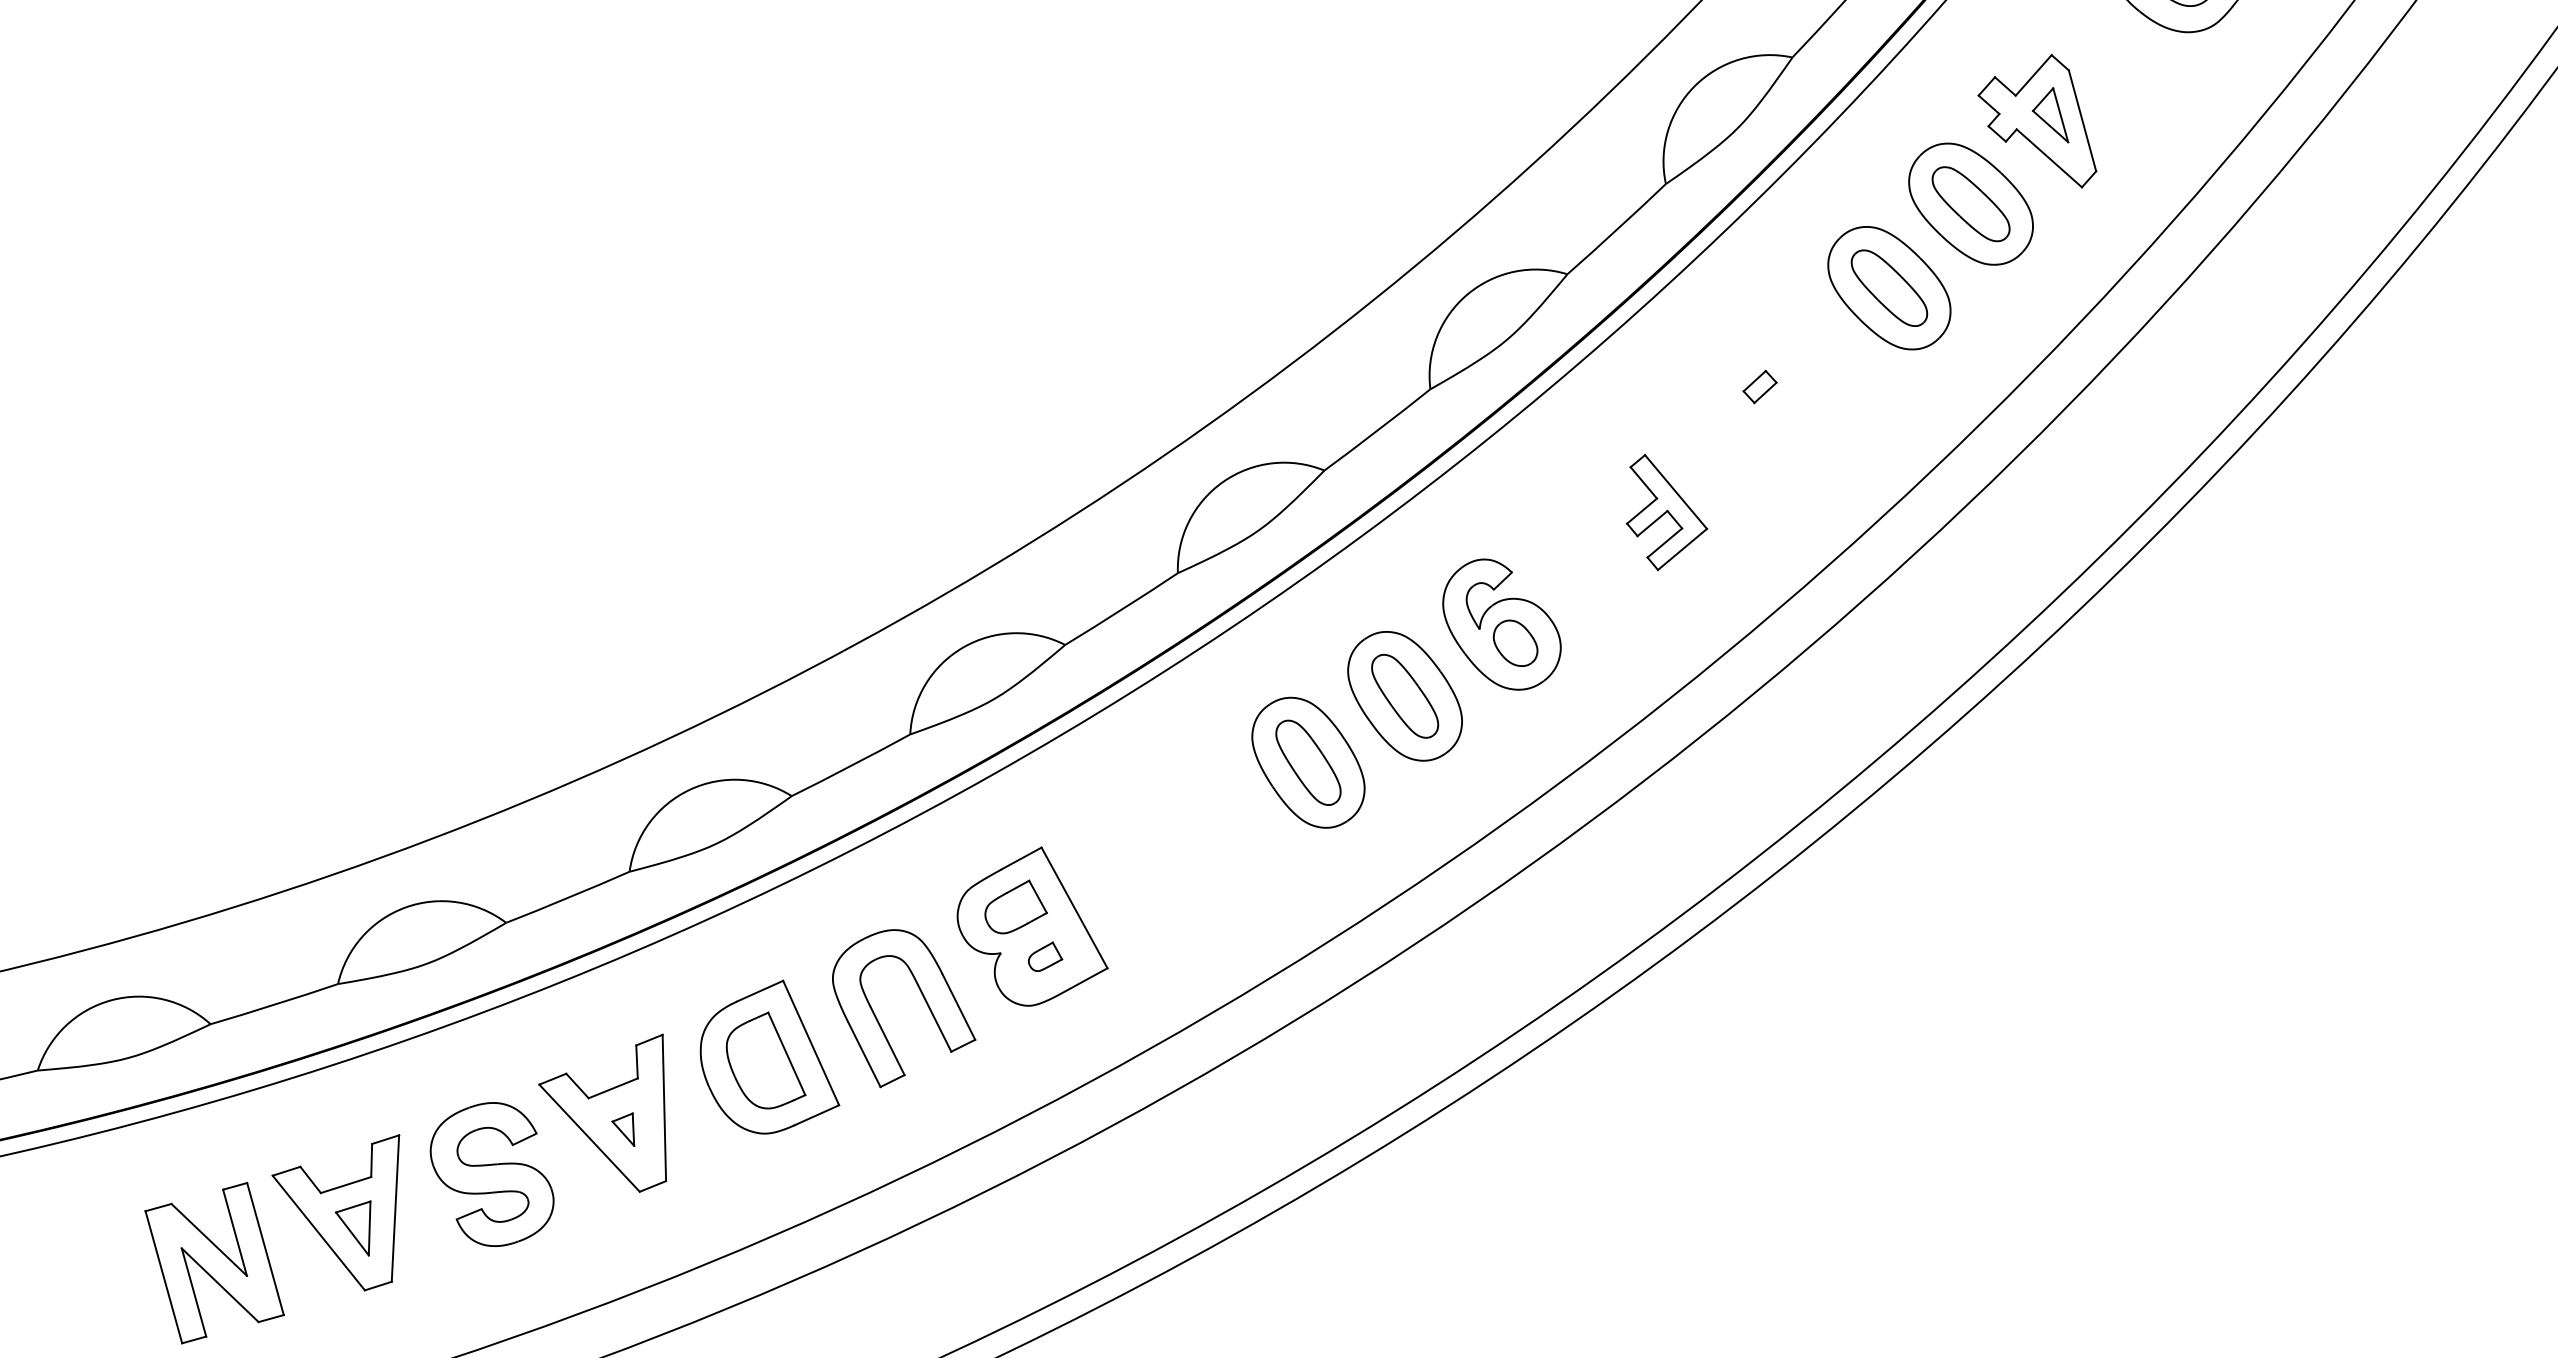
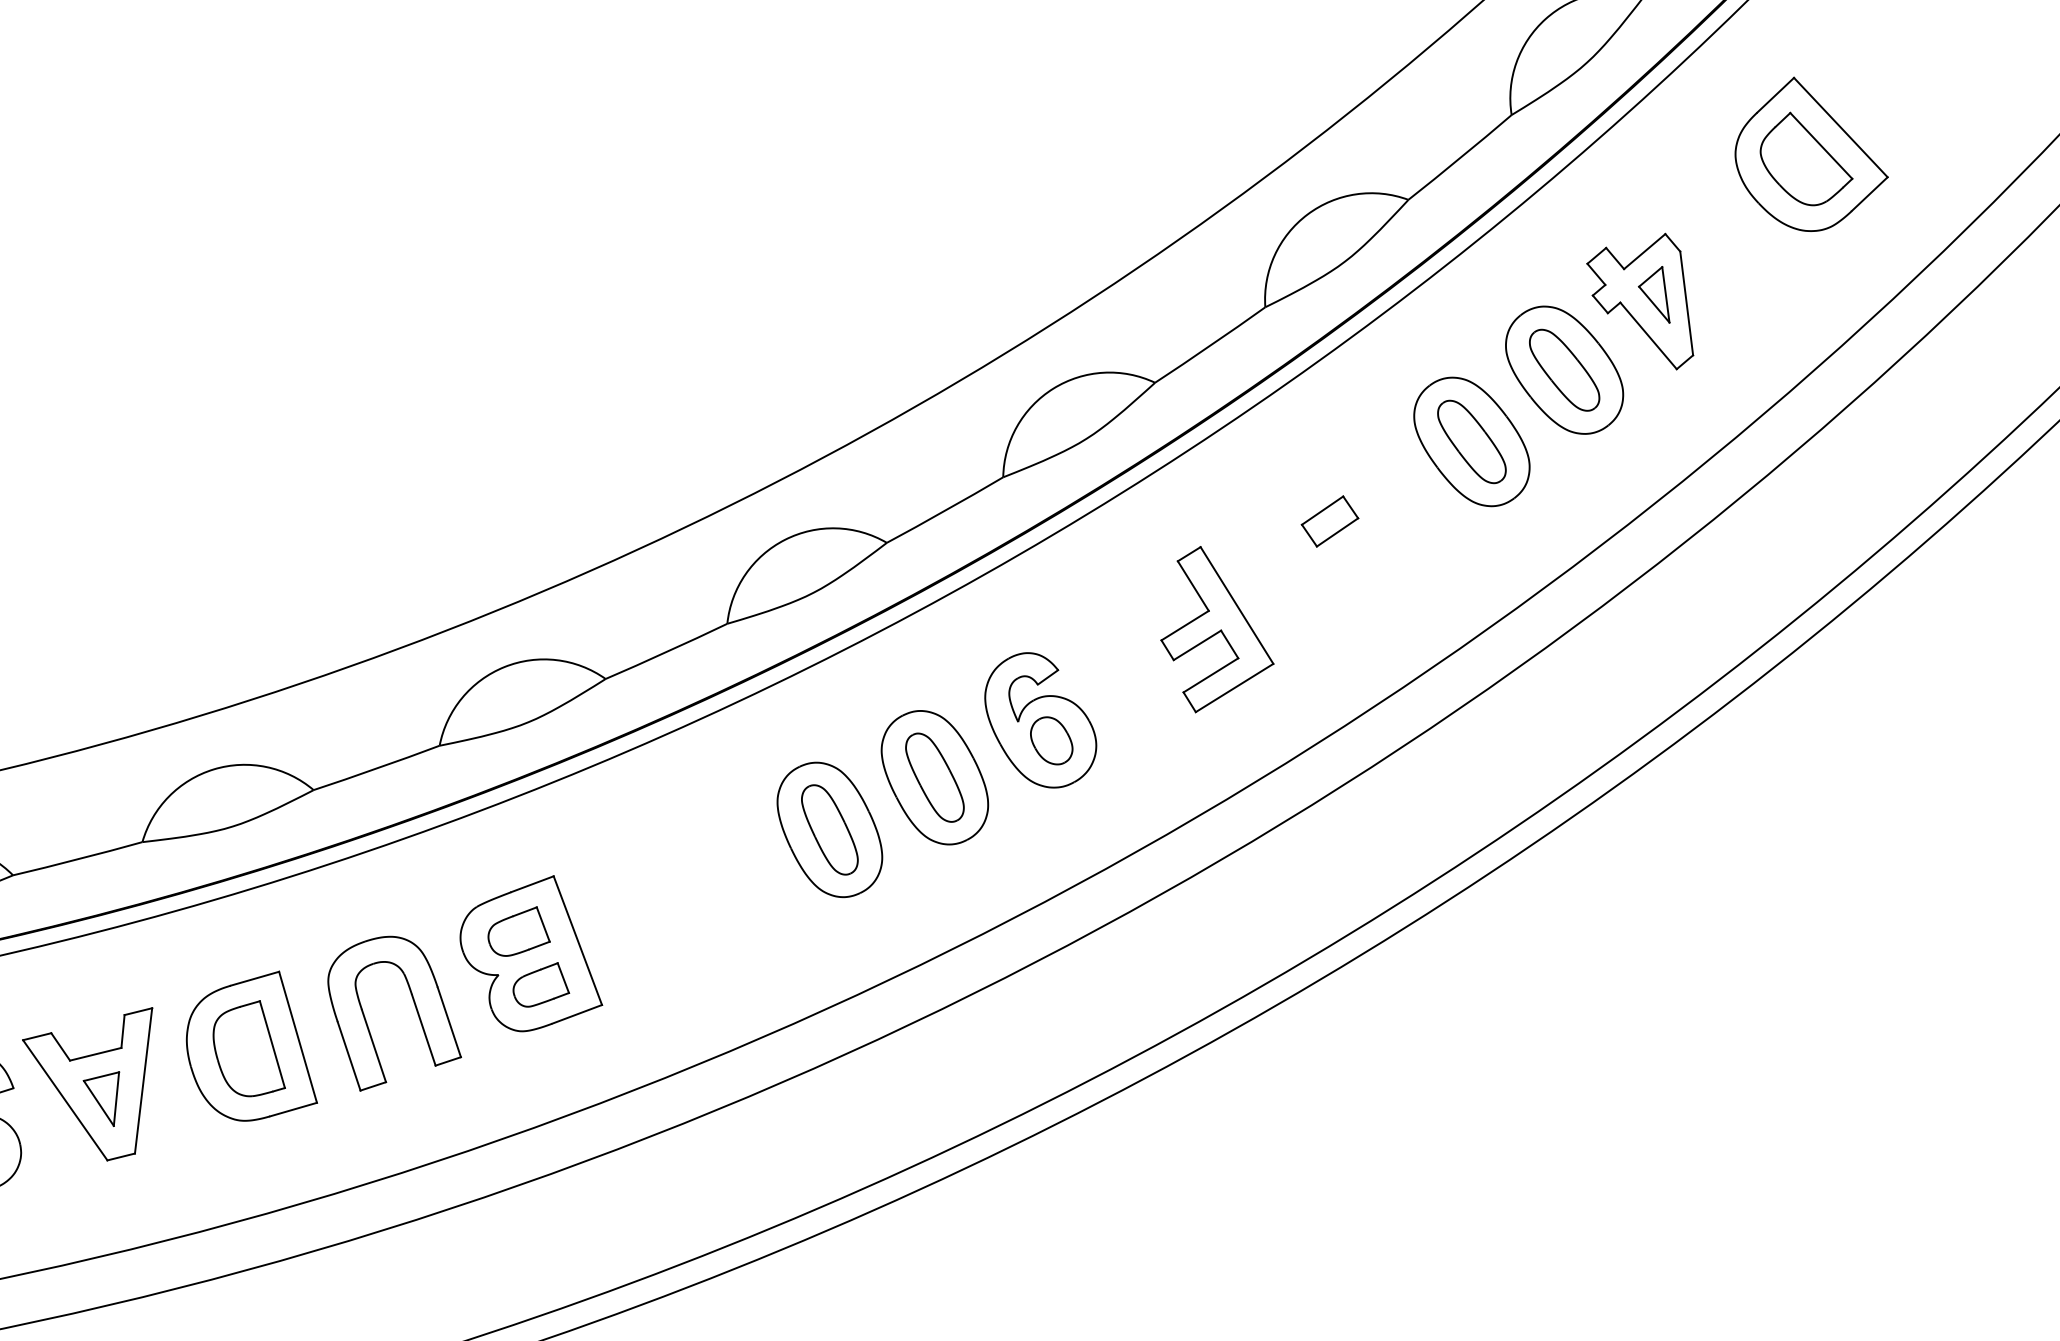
part: (1759, 386) -> (1329, 520), size x1.67
part: (1666, 512) -> (1219, 632), size x1.43
part: (1045, 956) -> (542, 984), size x1.67
part: (623, 1129) -> (100, 1096), size x1.67

